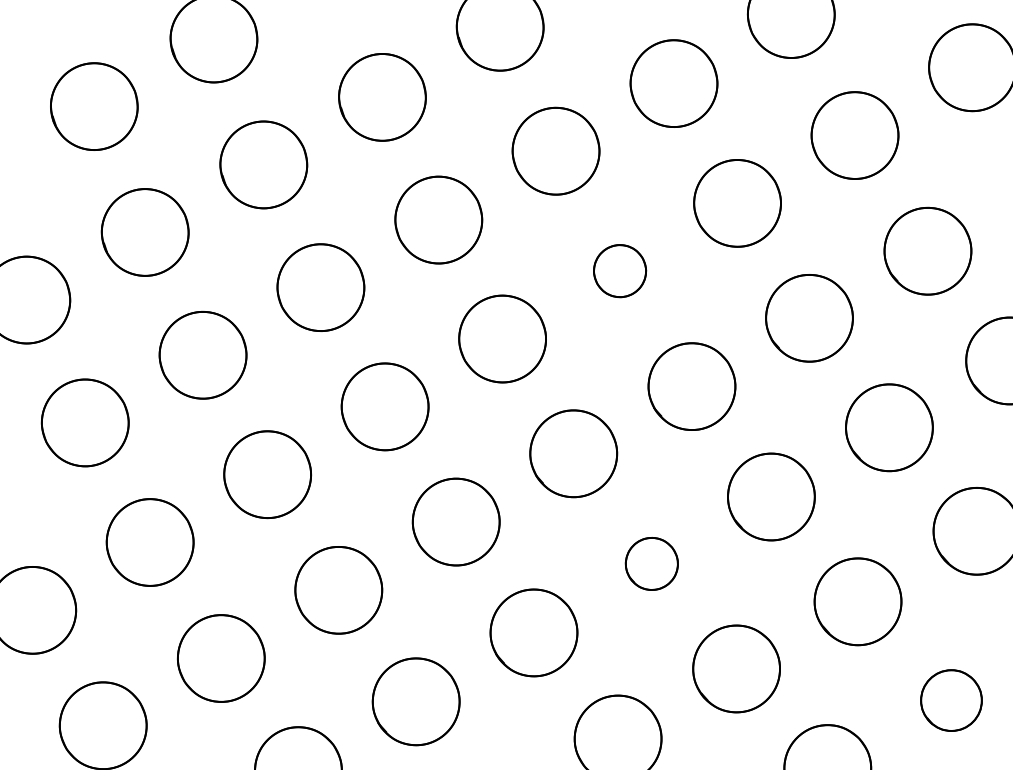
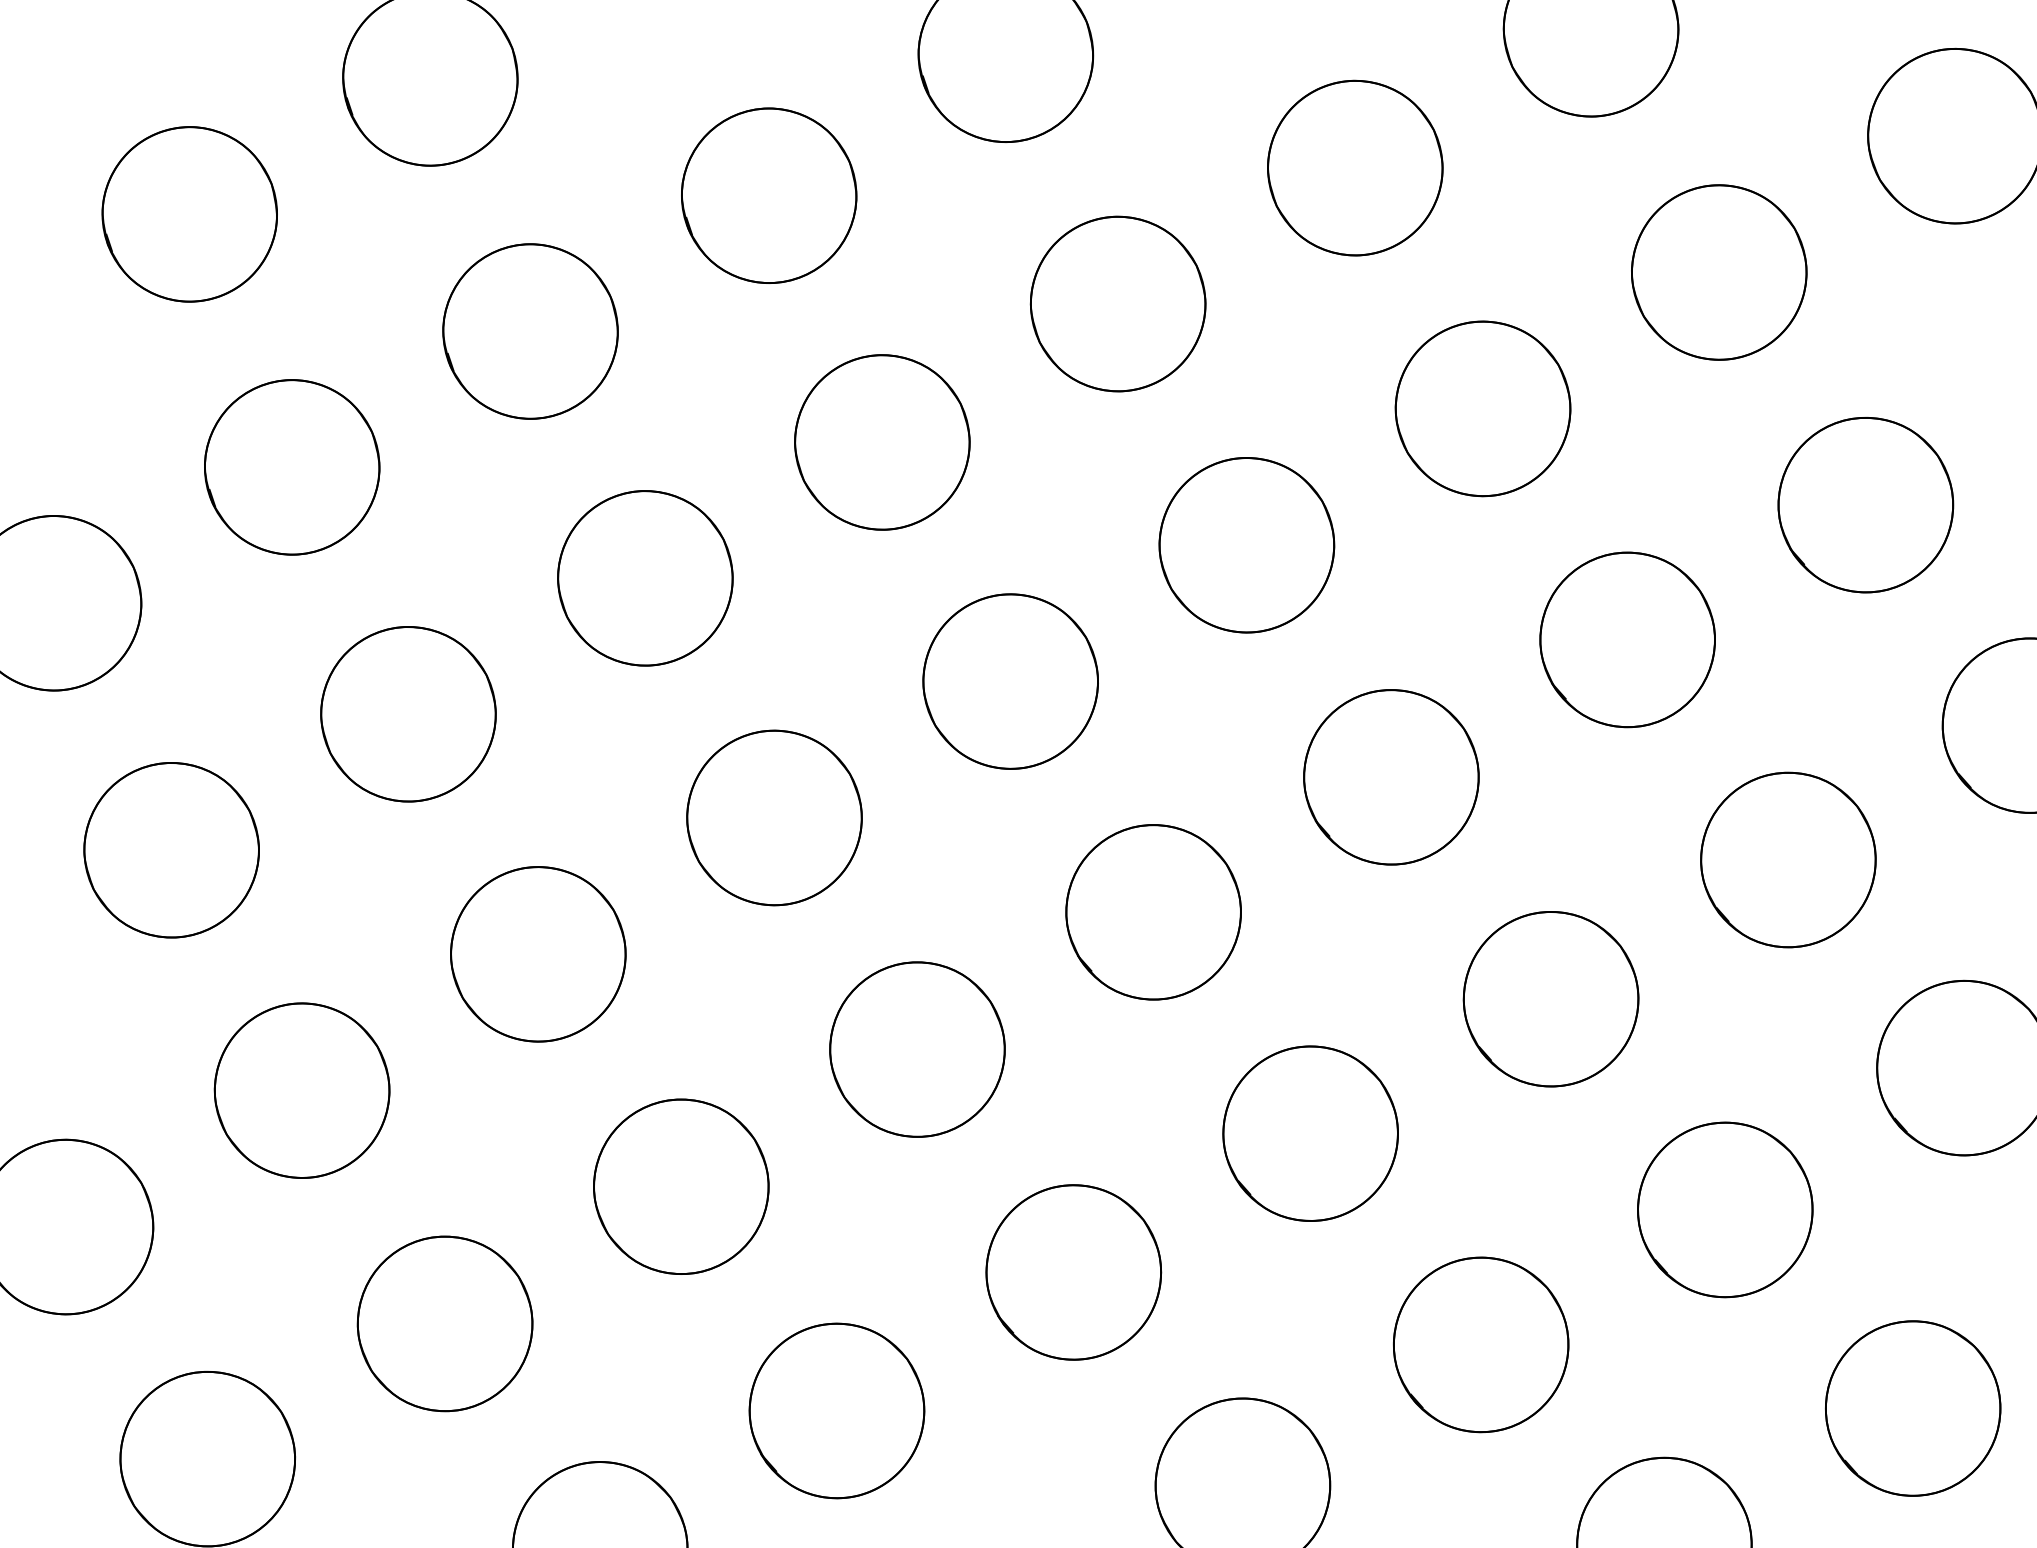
part: (619, 270) -> (1245, 543), size x1.67
part: (651, 563) -> (1310, 1132), size x1.67
circle: (951, 700) -> (1913, 1408), size x1.43

